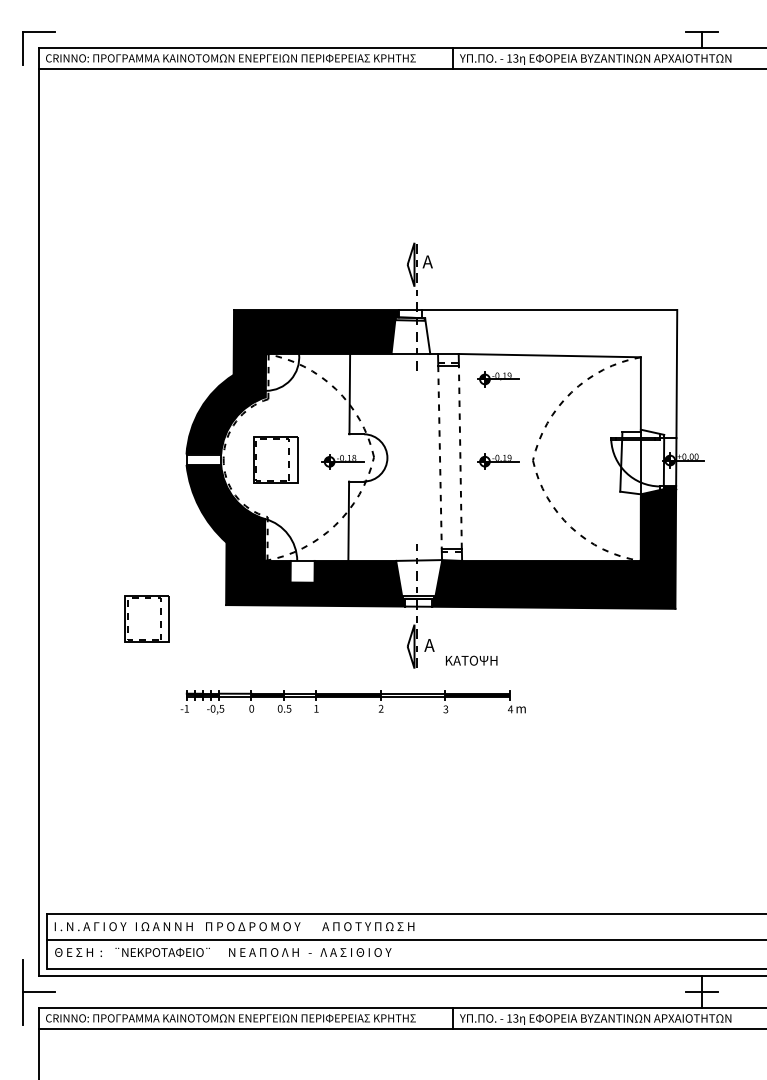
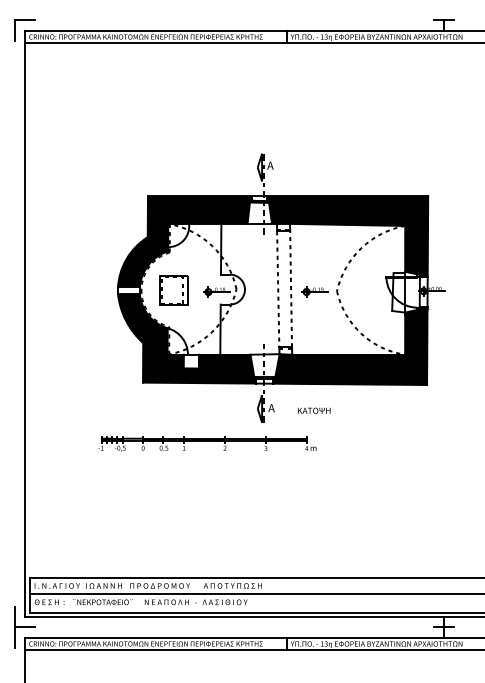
fill: (549, 373) -> (347, 236), added
part: (497, 378) -> (314, 239), removed
part: (146, 619) -> (92, 391), removed
text: (472, 660) -> (314, 410), moved
part: (353, 701) -> (207, 443), moved

